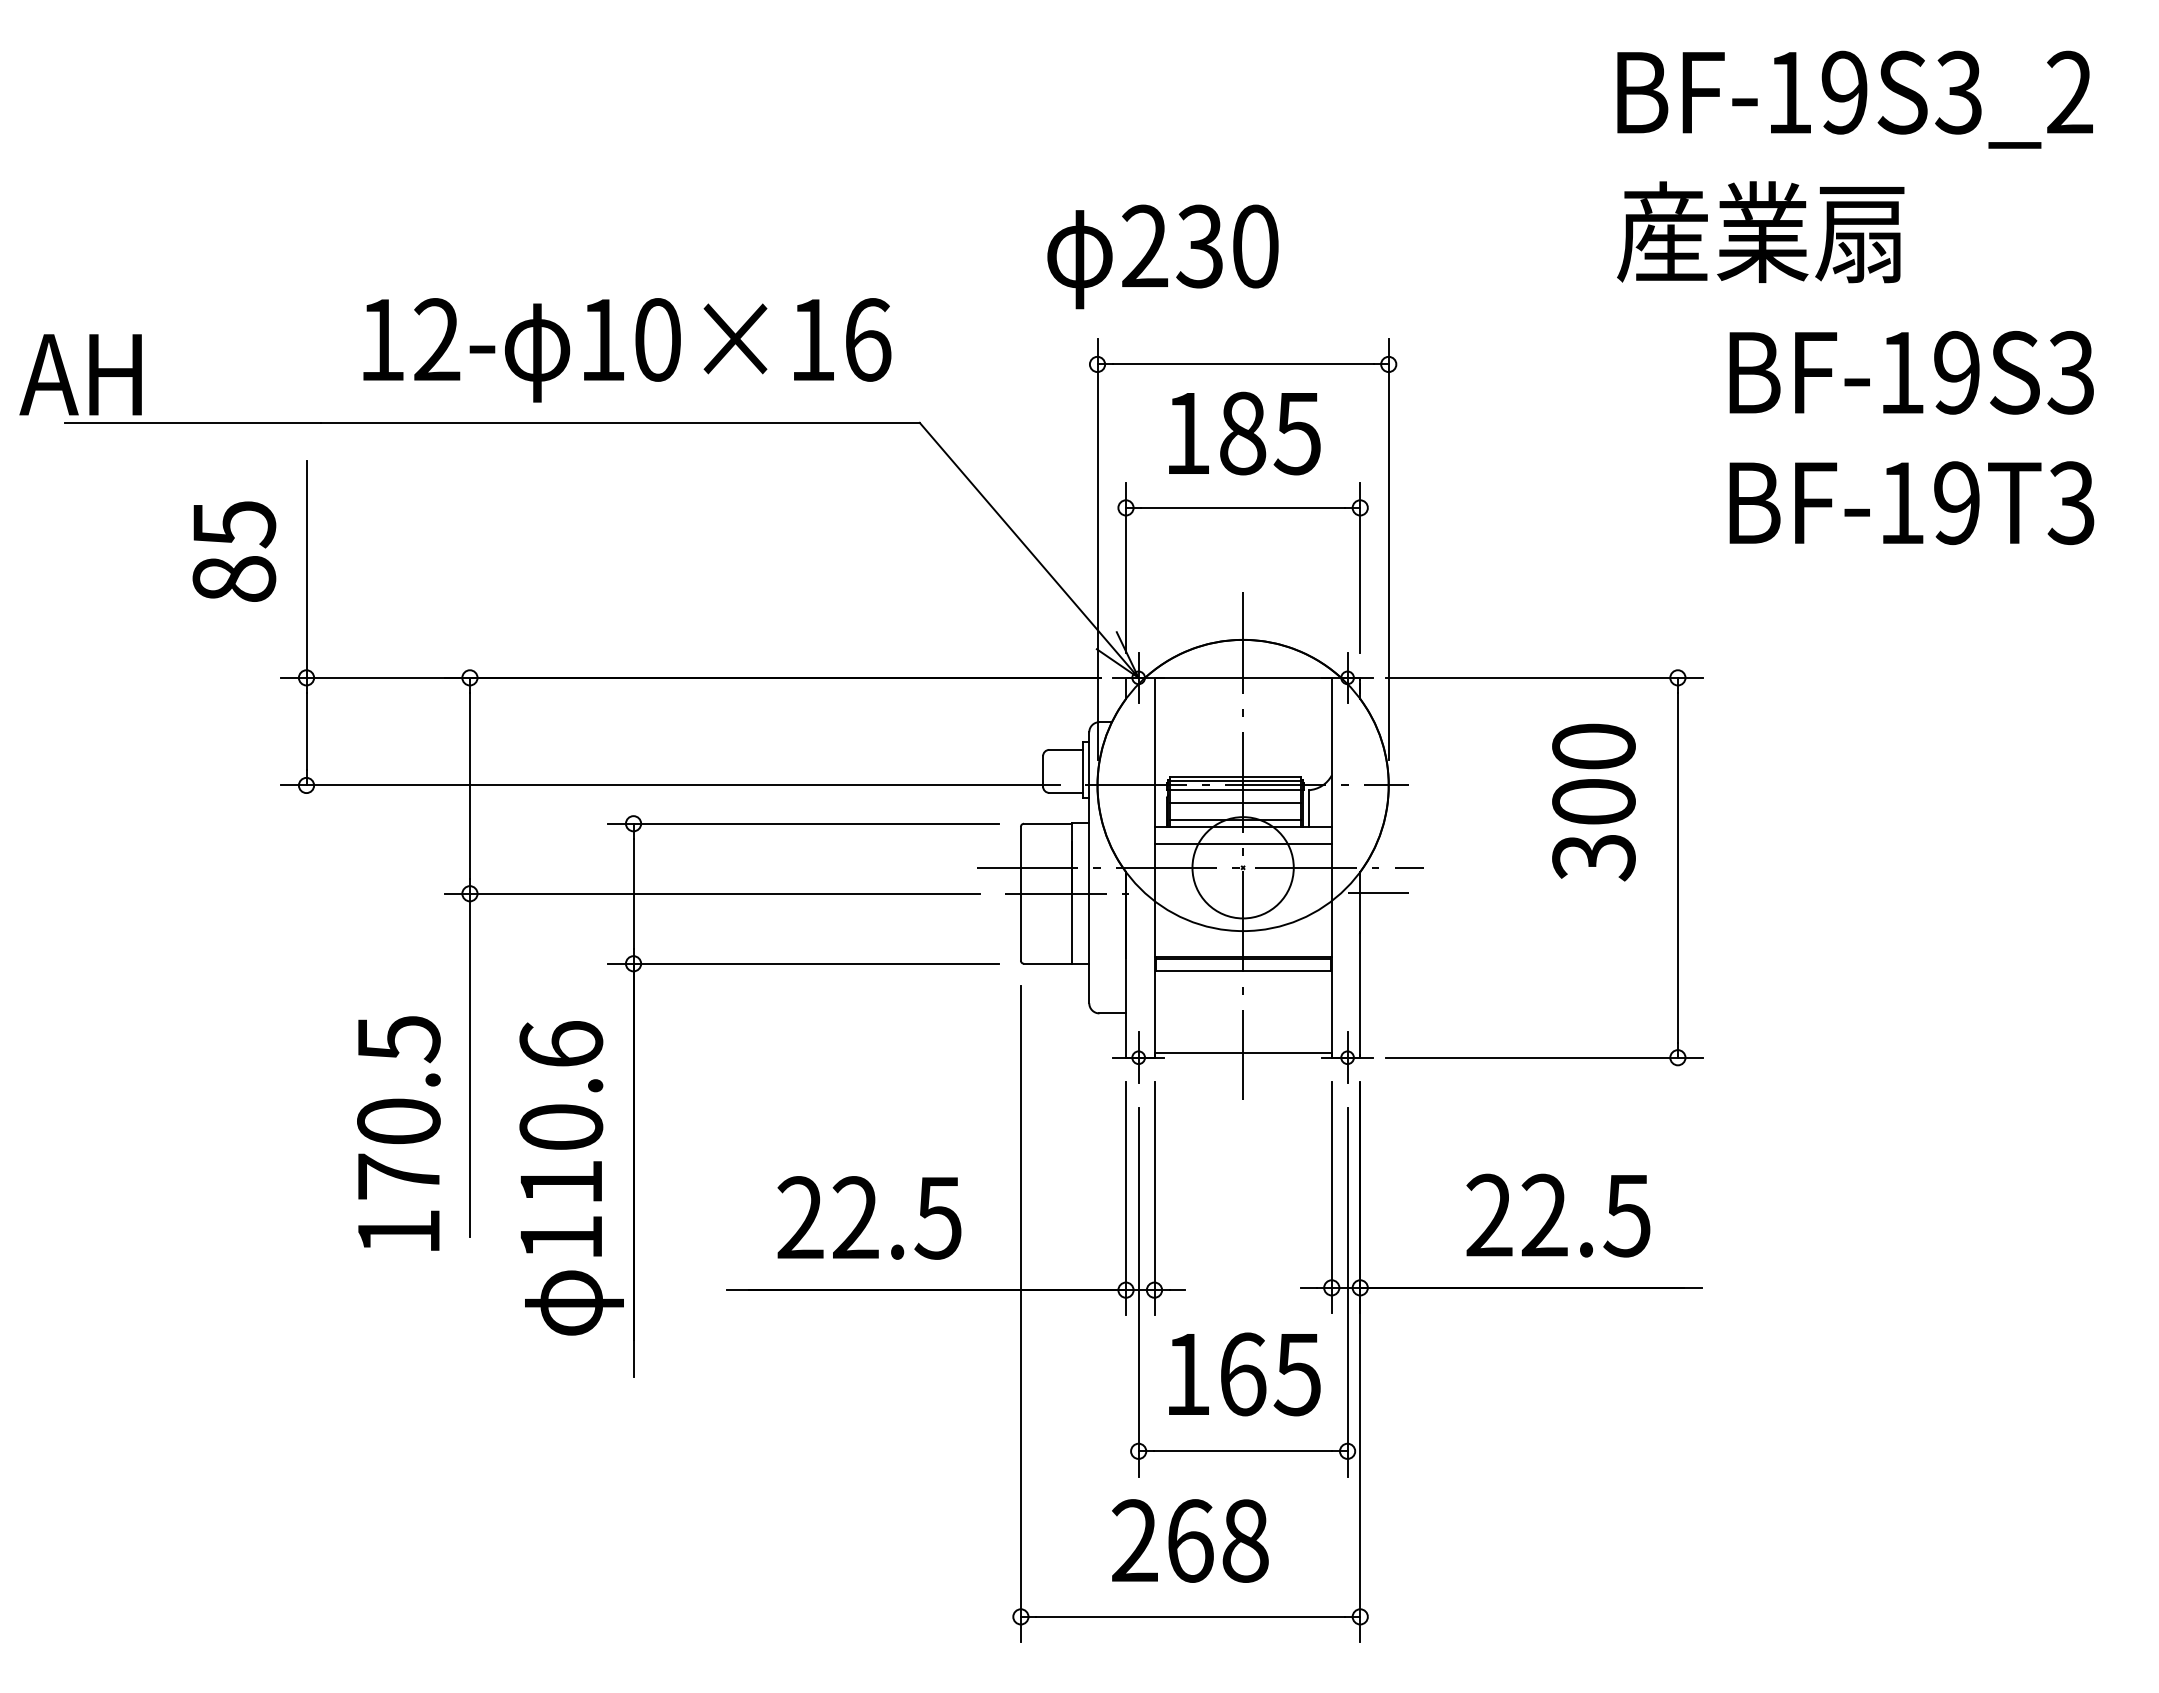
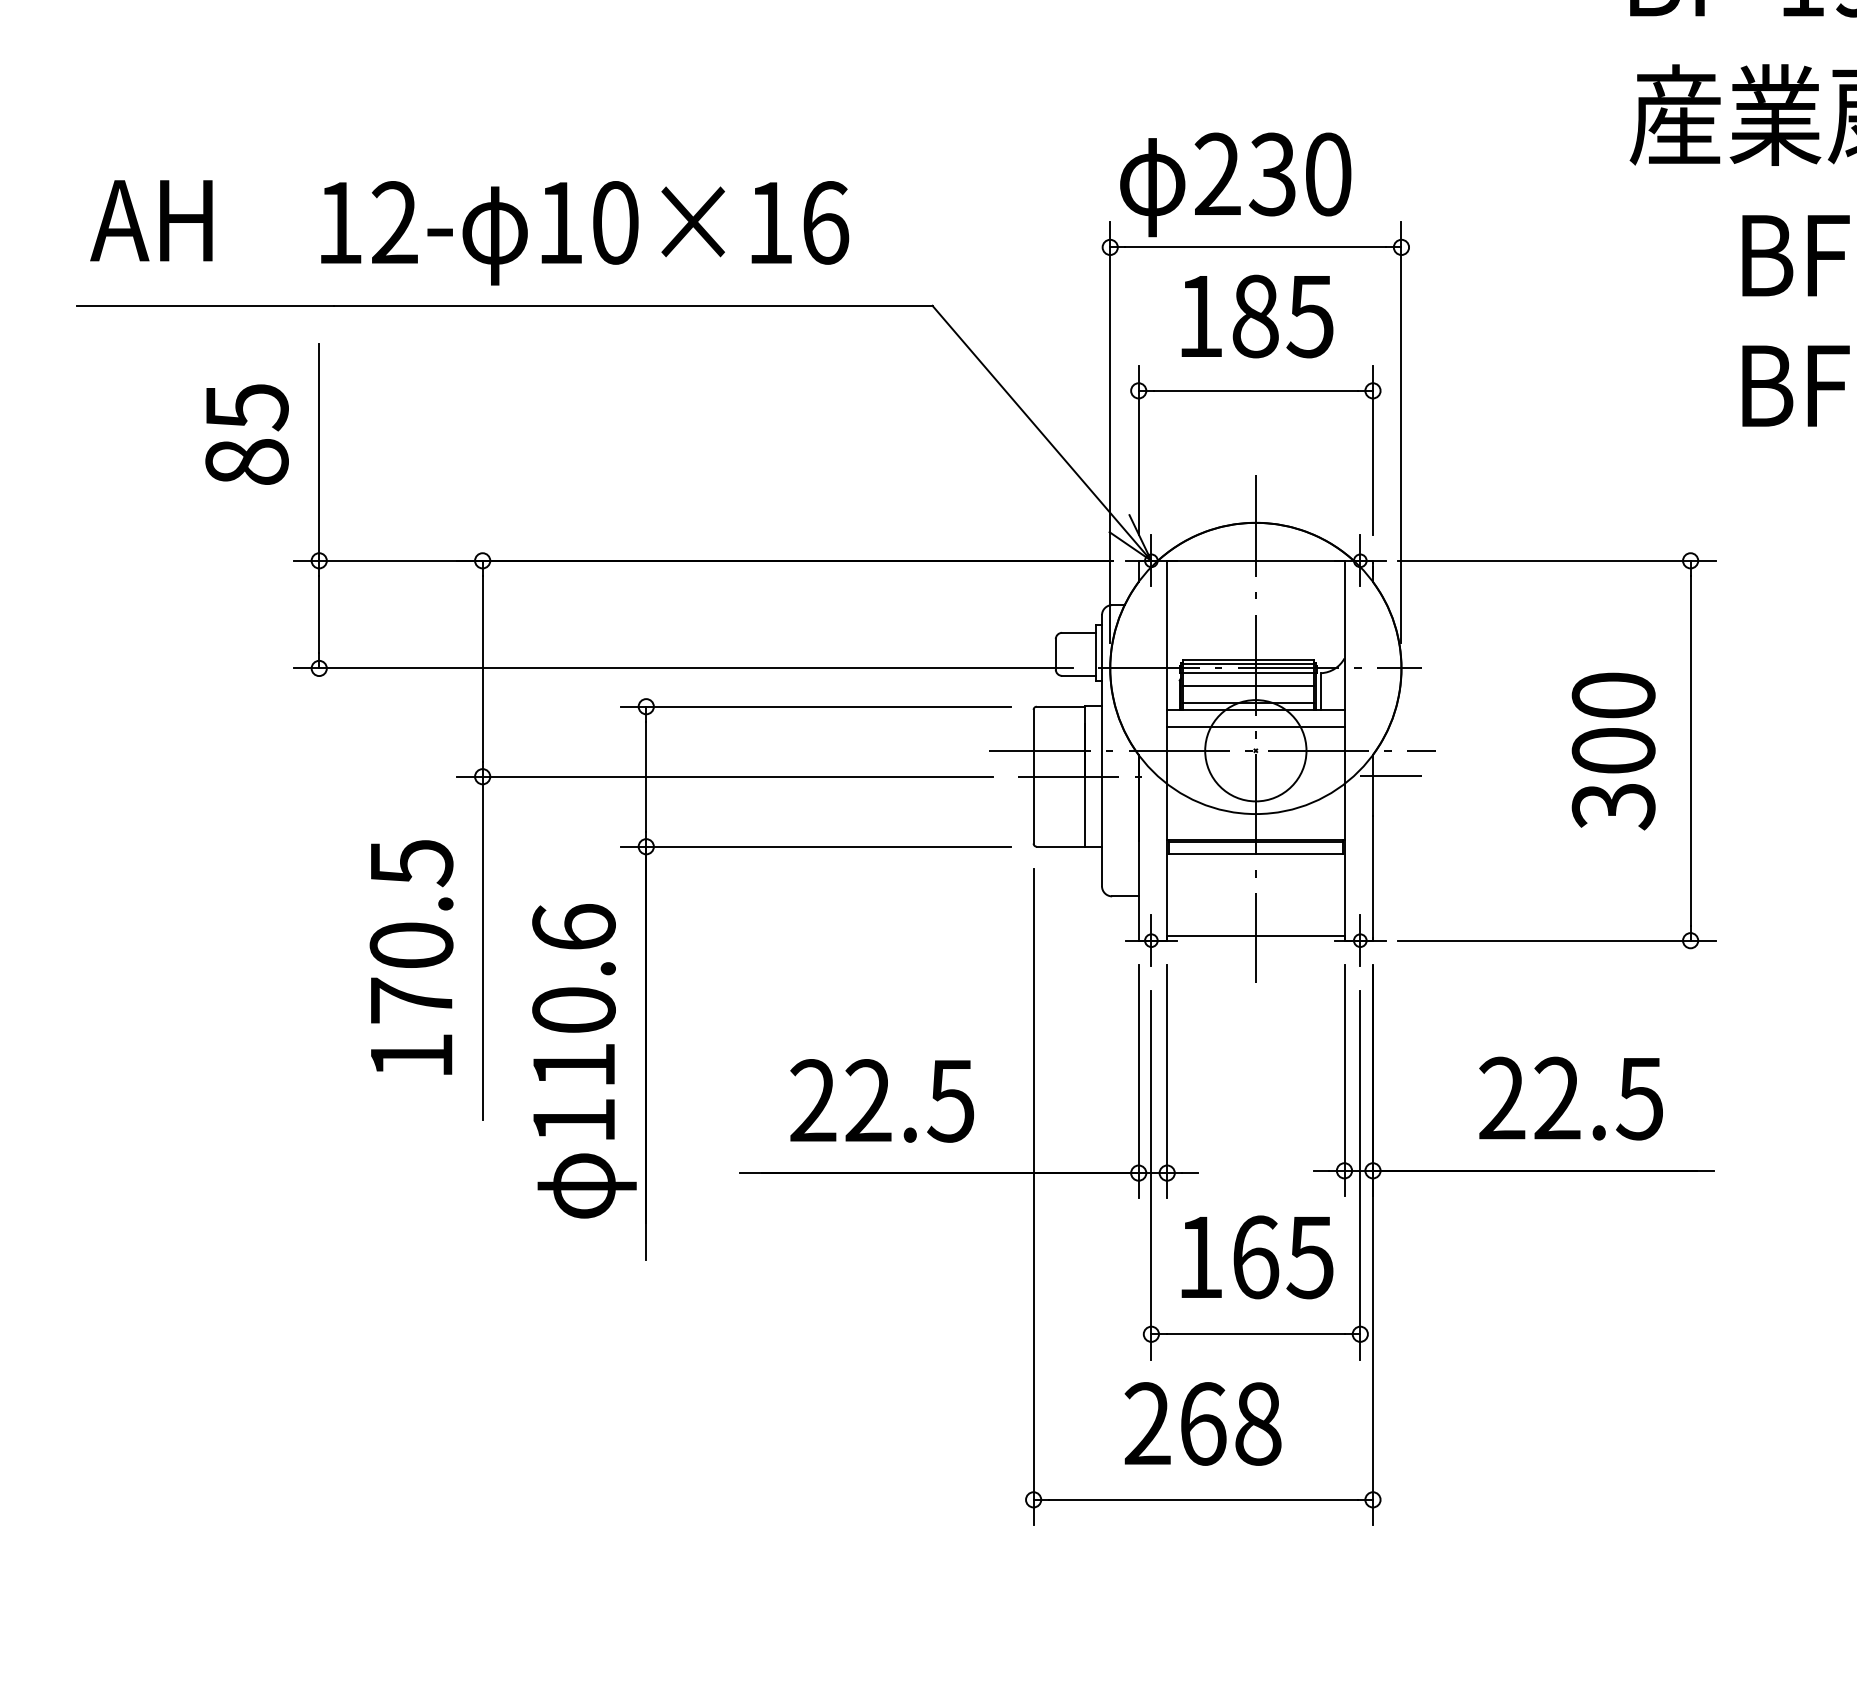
text: (1162, 256) -> (1235, 184), moved
text: (627, 350) -> (585, 233), moved
text: (80, 374) -> (151, 220), moved
text: (1593, 802) -> (1613, 751), moved
text: (398, 1133) -> (411, 957), moved

